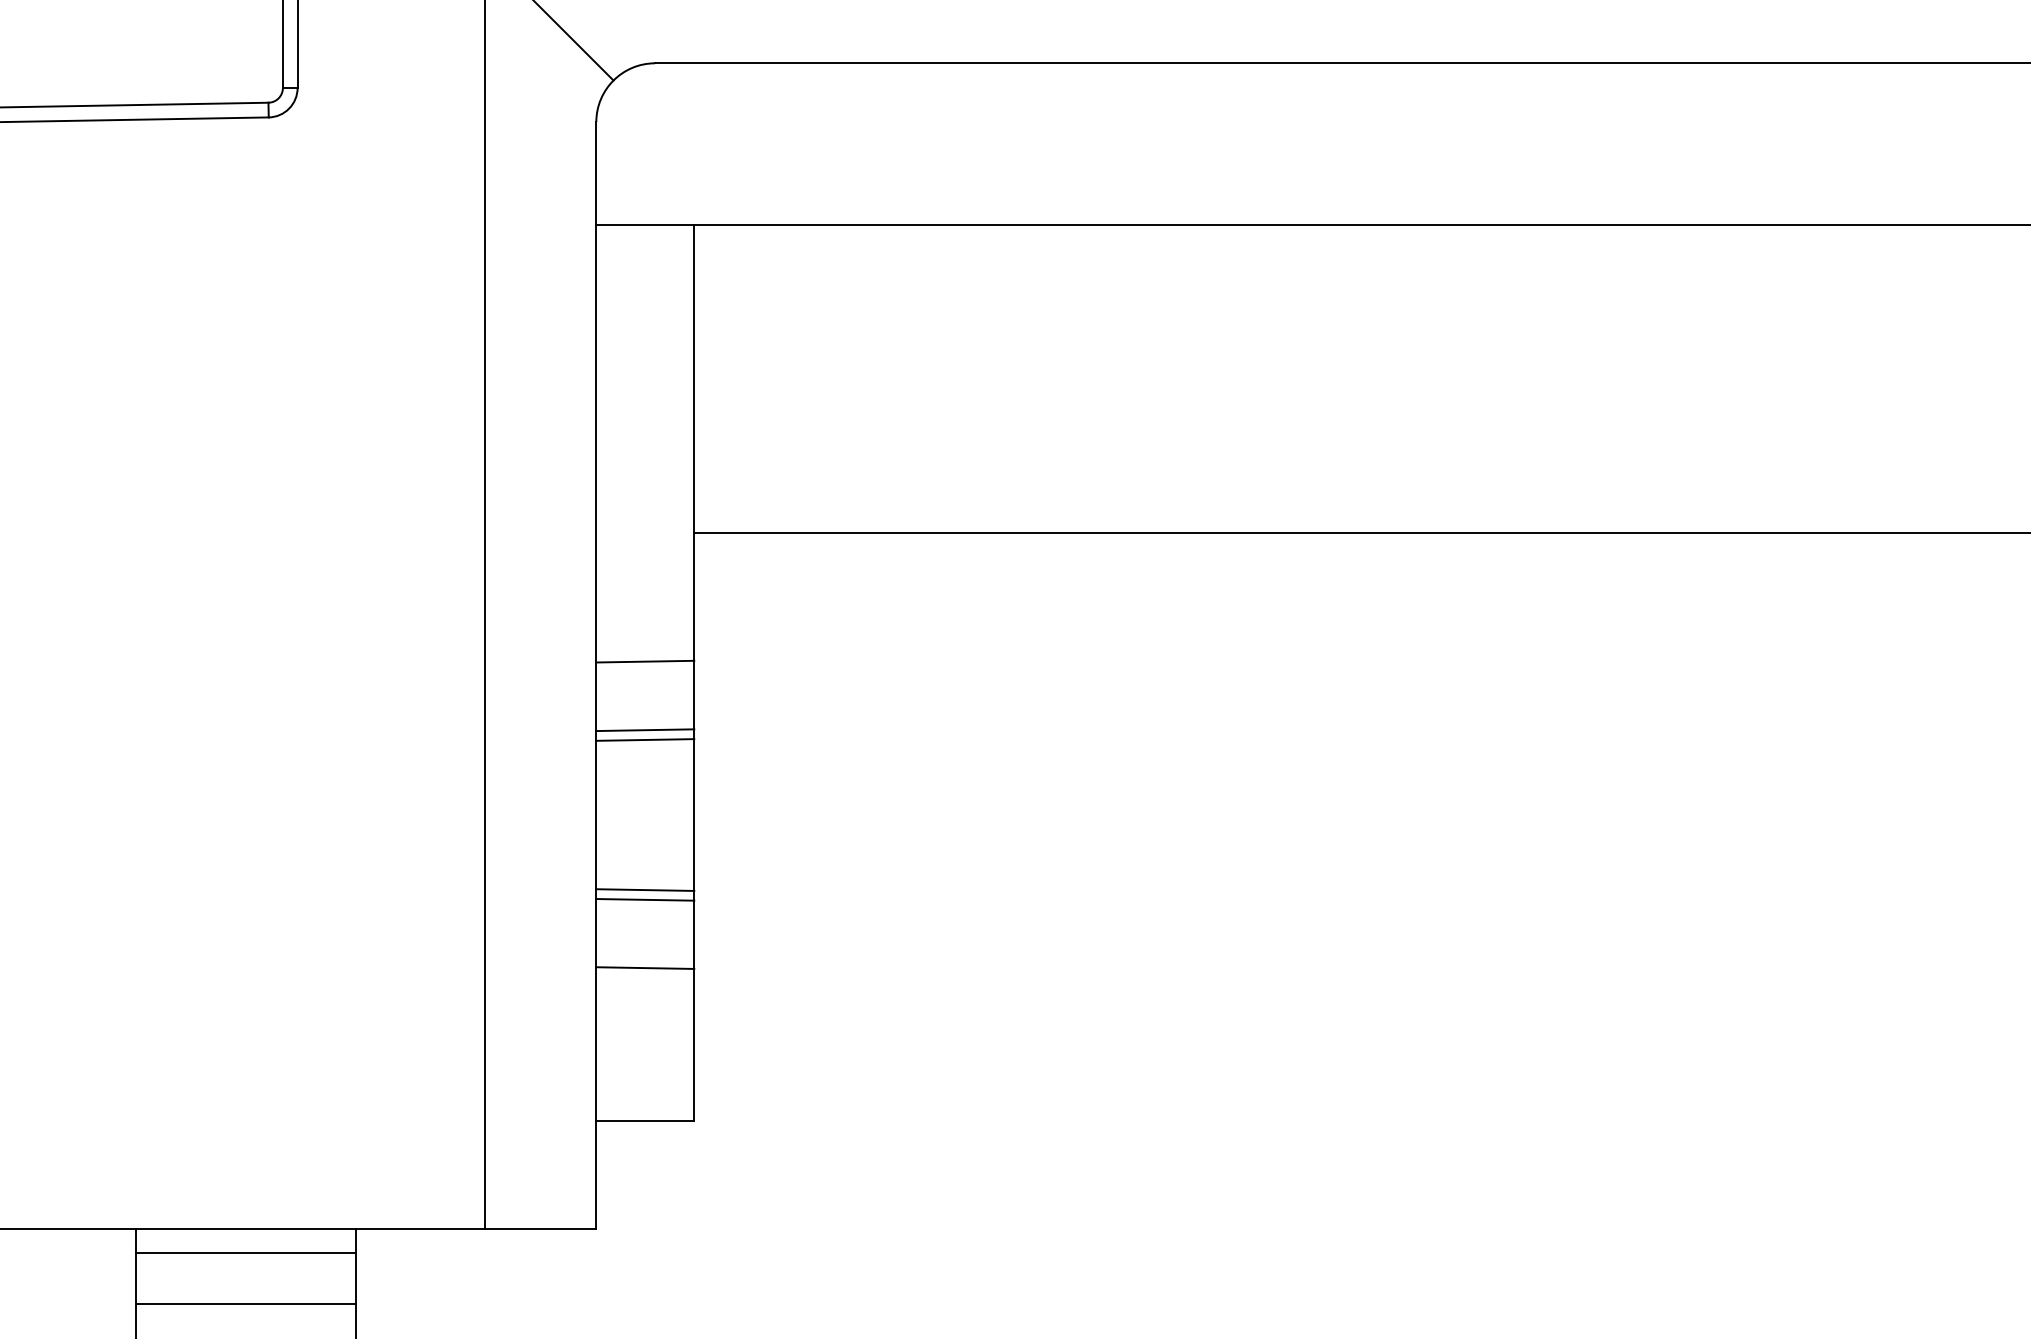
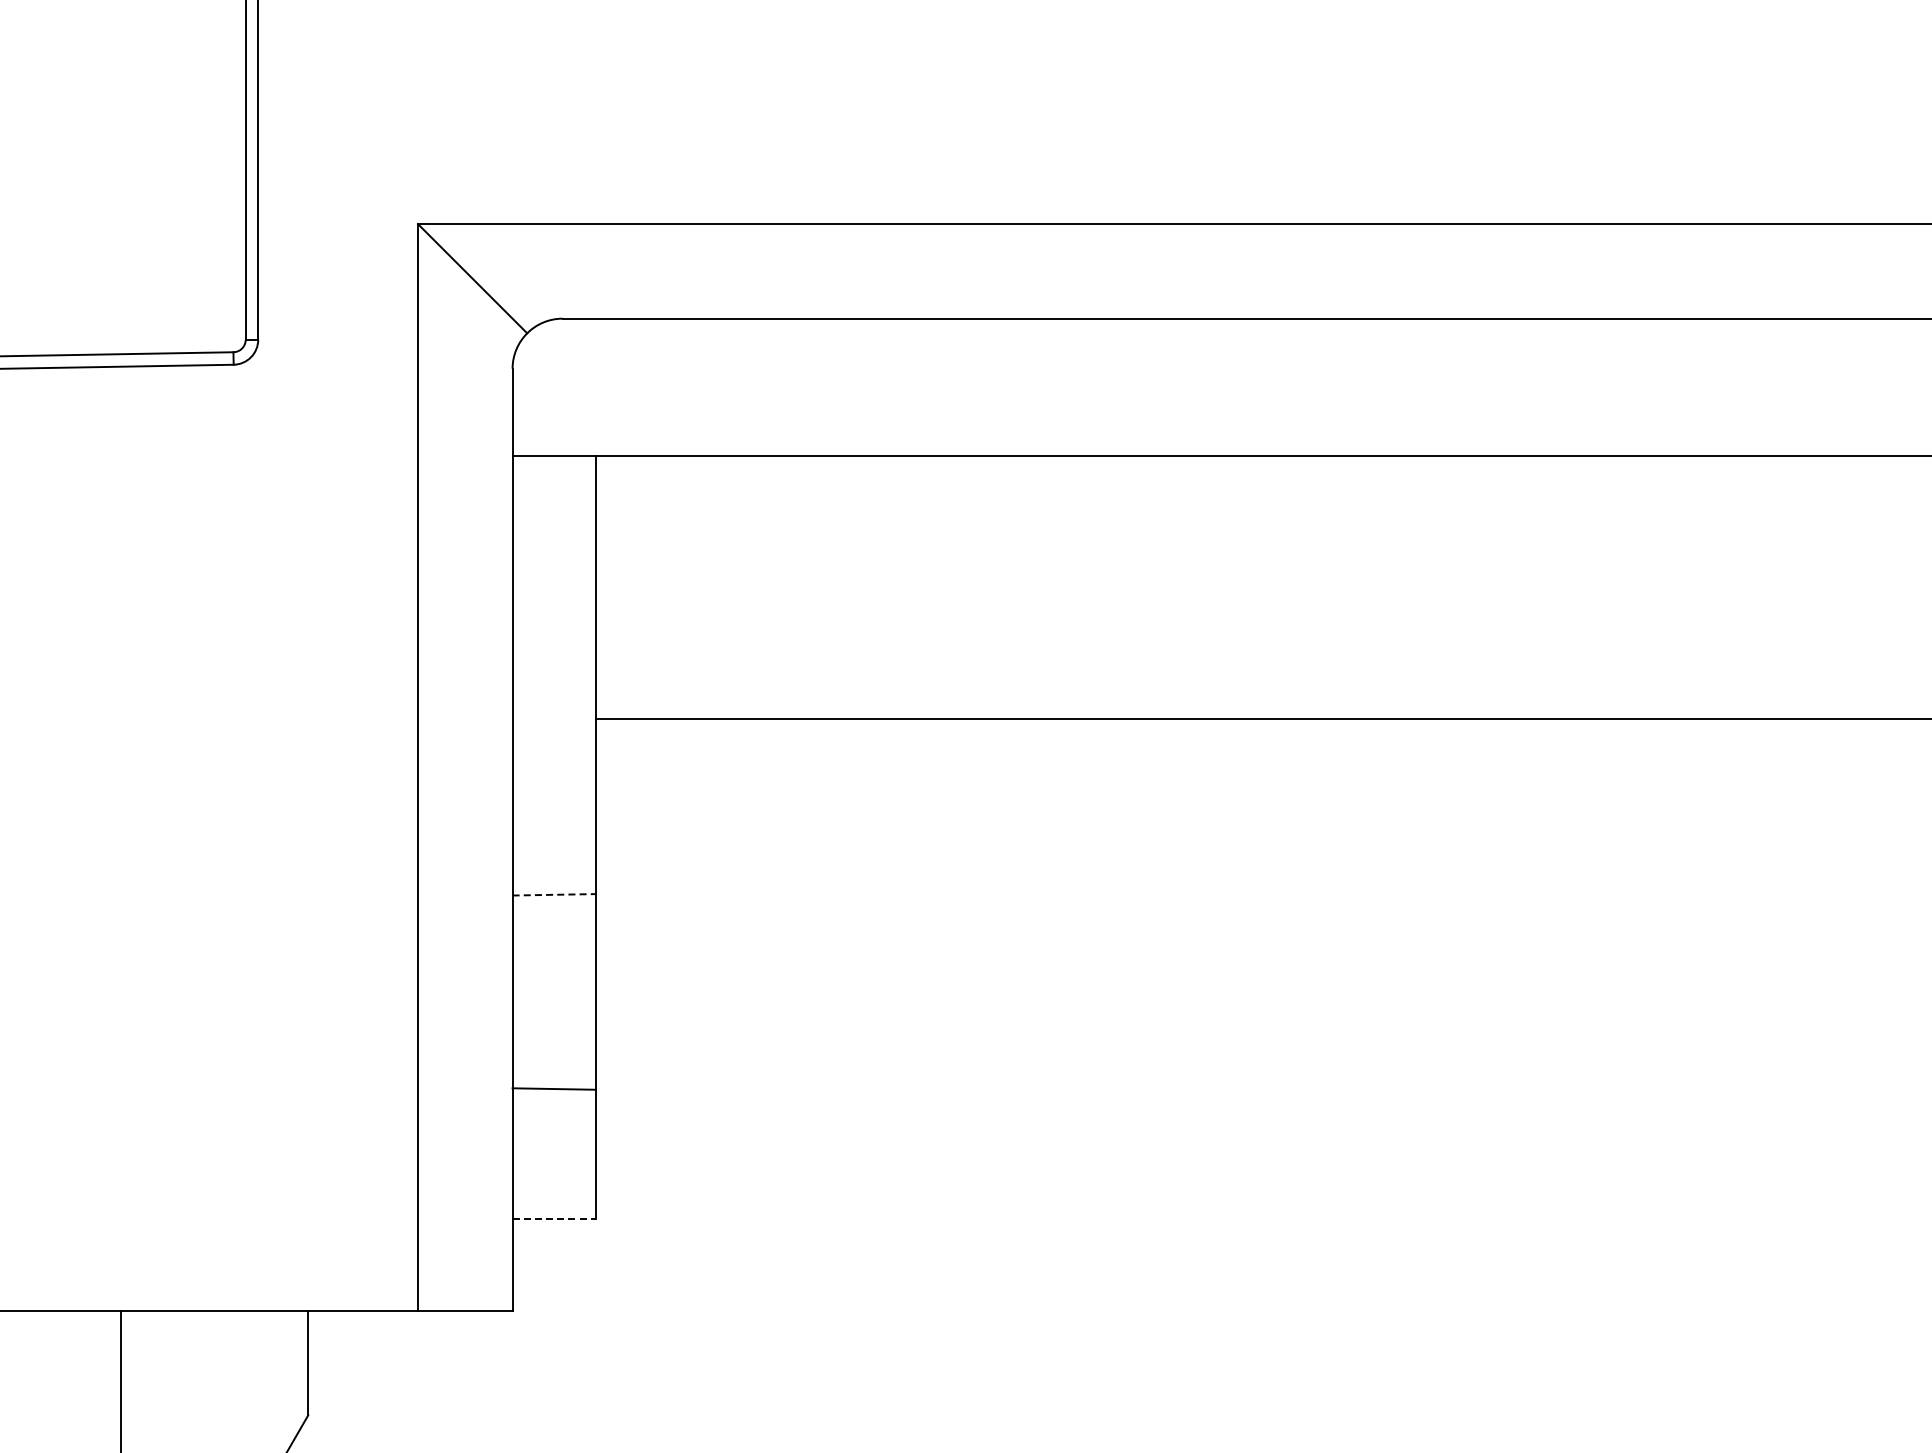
line: (644, 660) -> (553, 827), removed
line: (644, 730) -> (553, 886), removed
line: (645, 739) -> (554, 894), solid -> dashed
line: (644, 889) -> (553, 1022), removed
line: (644, 899) -> (553, 1030), removed
line: (645, 1121) -> (554, 1219), solid -> dashed
line: (246, 1252) -> (214, 1331), removed
line: (246, 1303) -> (214, 1374), removed

